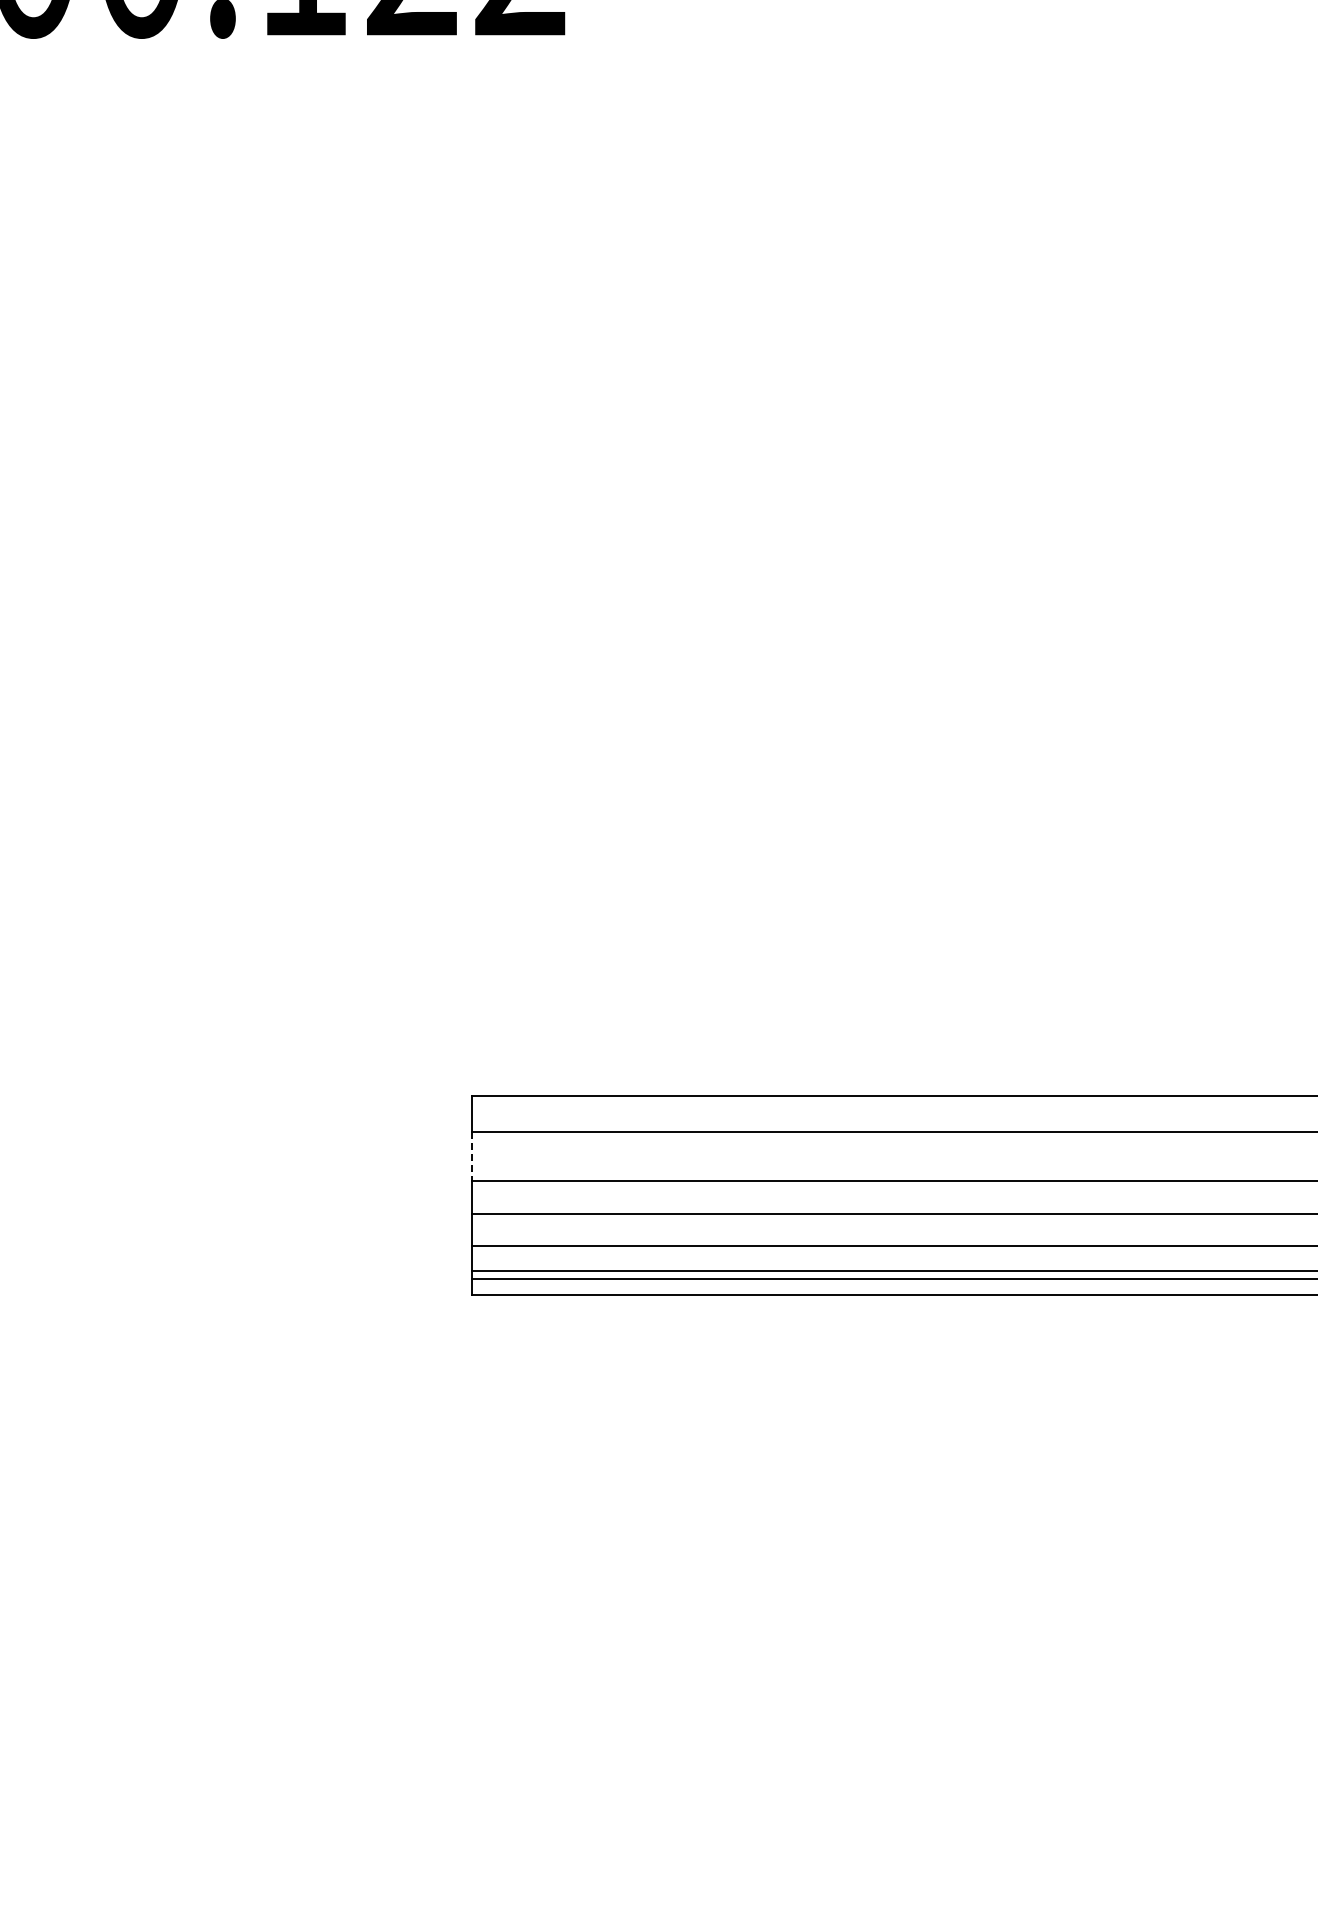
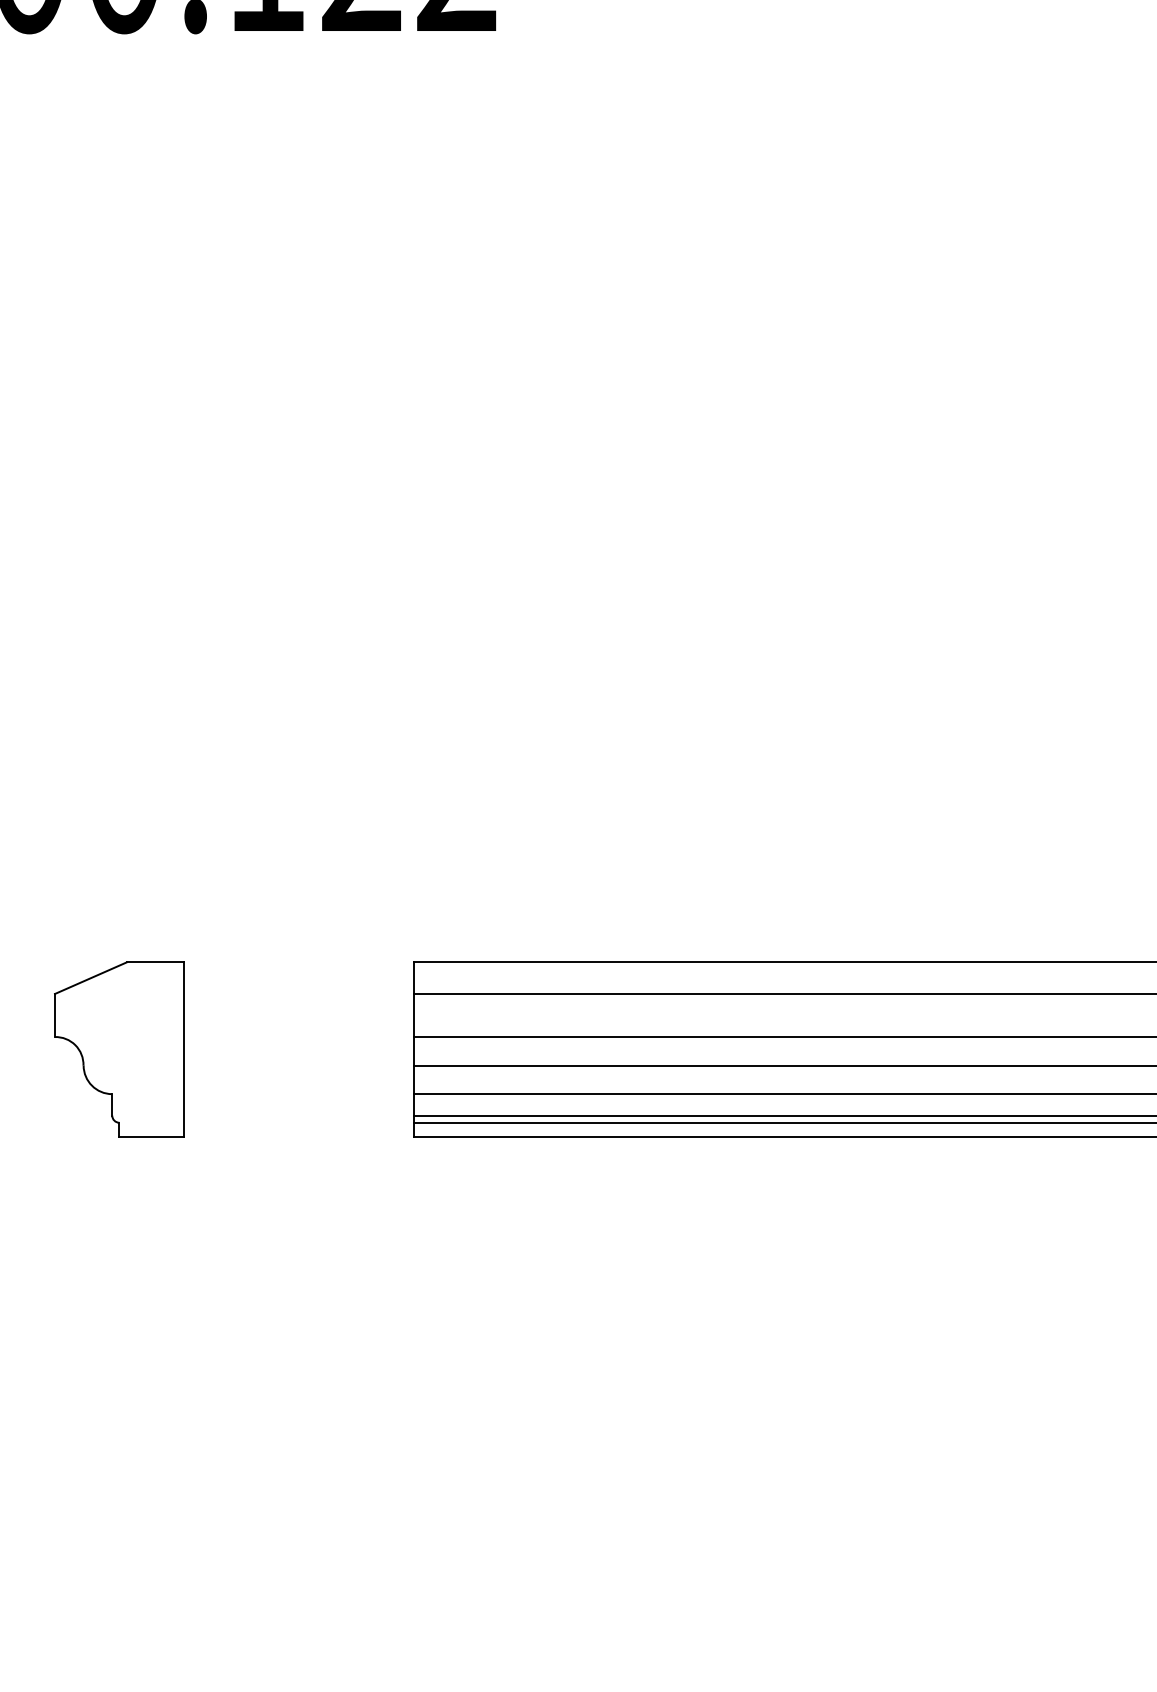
line: (471, 1157) -> (413, 1016), dashed -> solid
part: (135, 1195) -> (118, 1049), added

